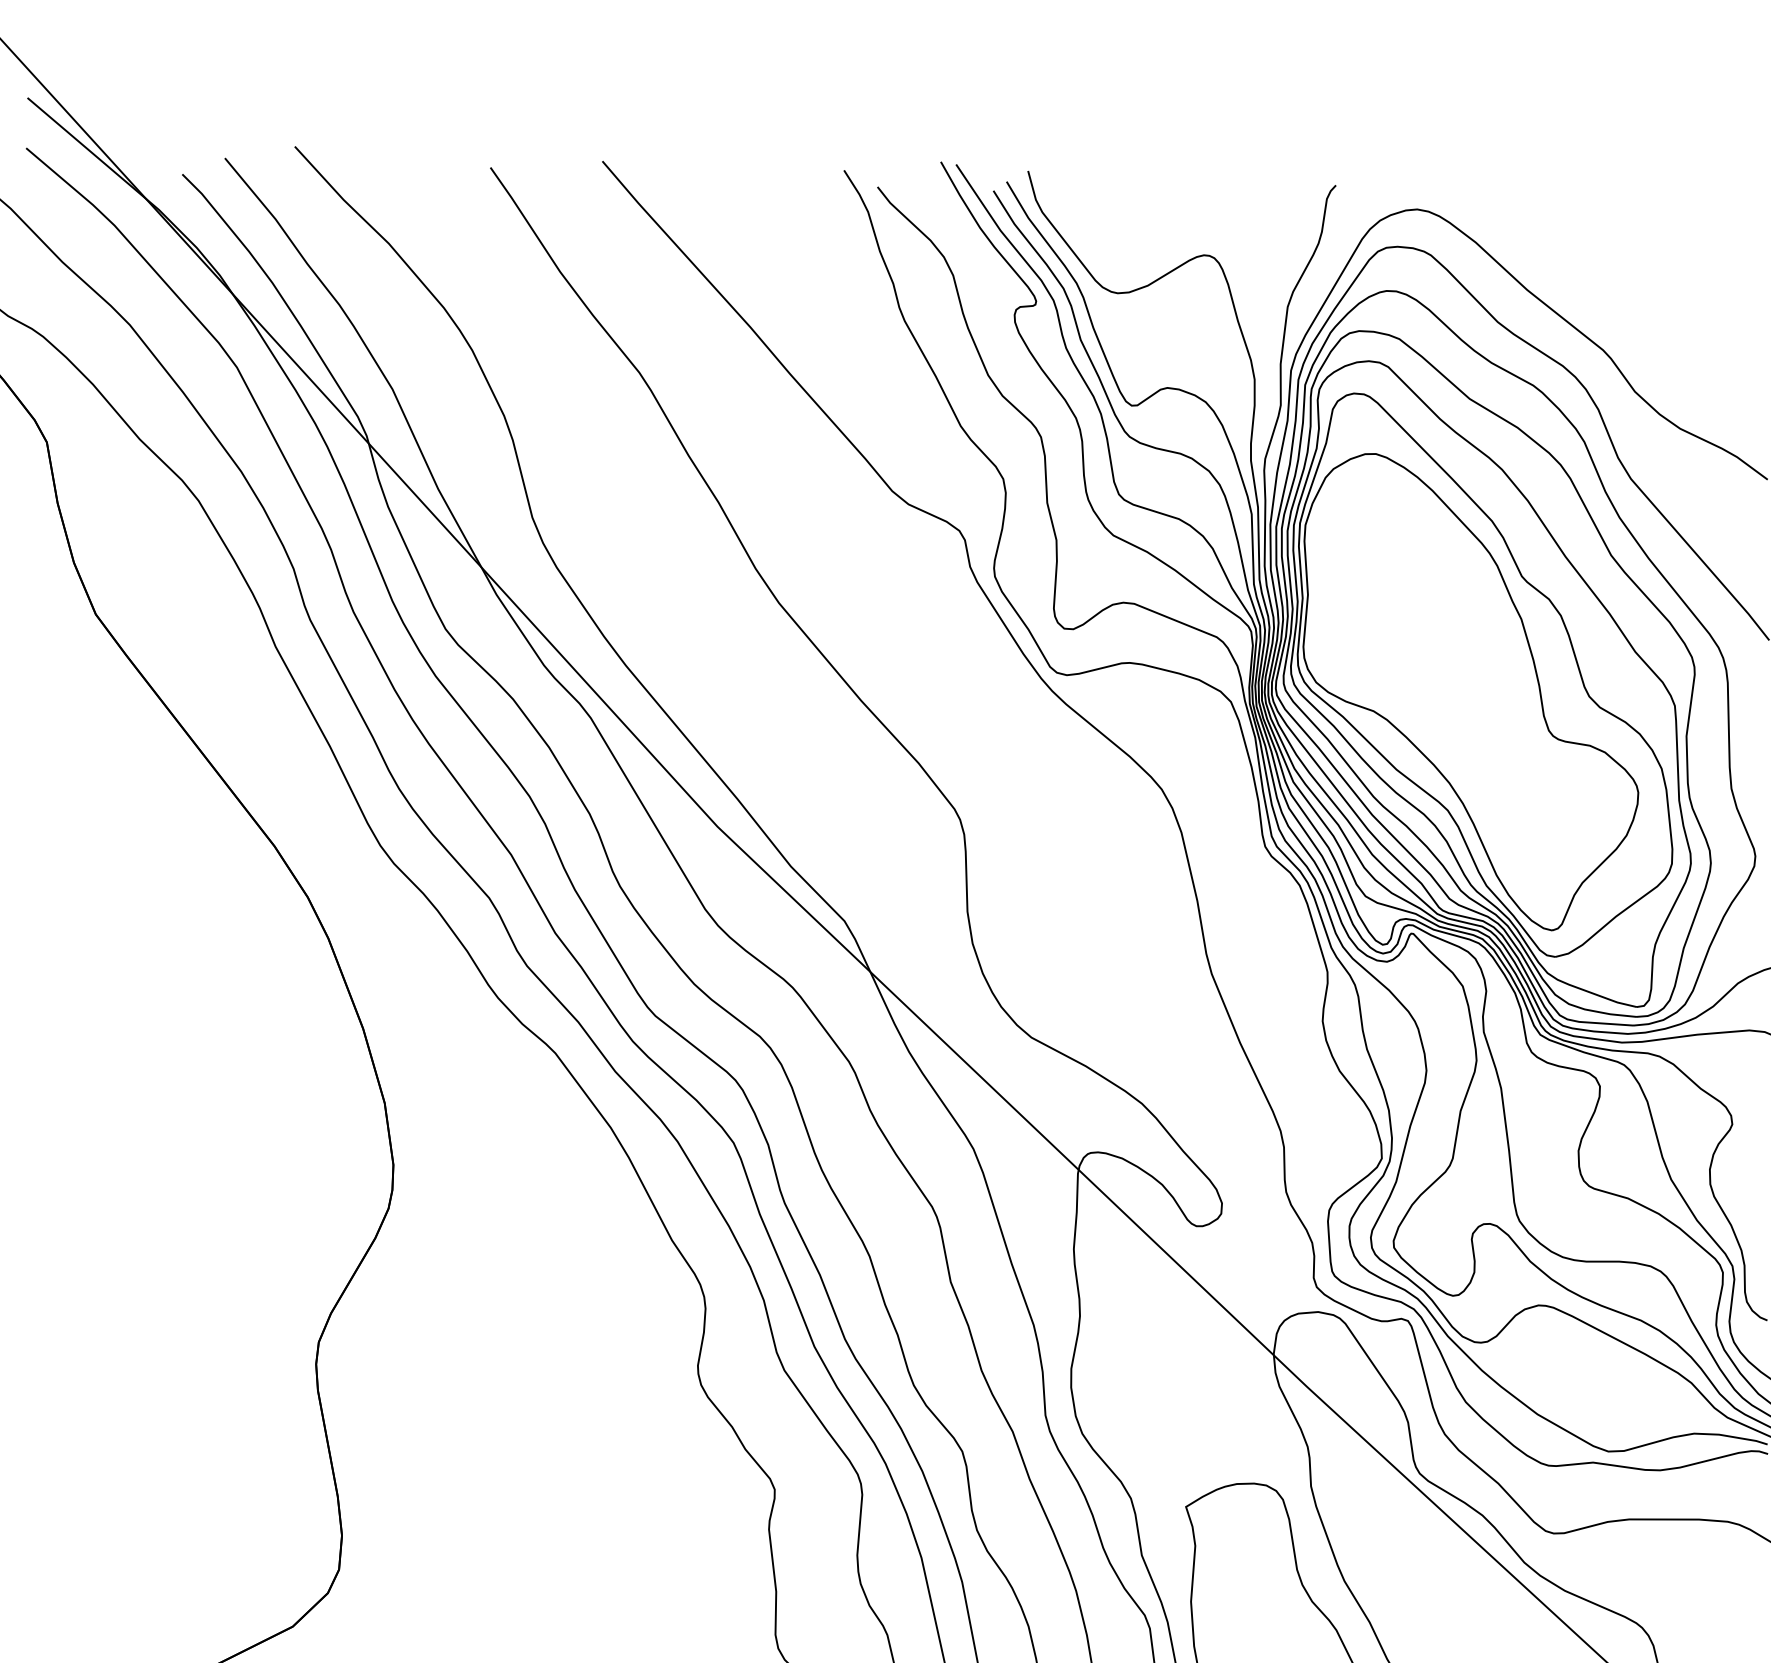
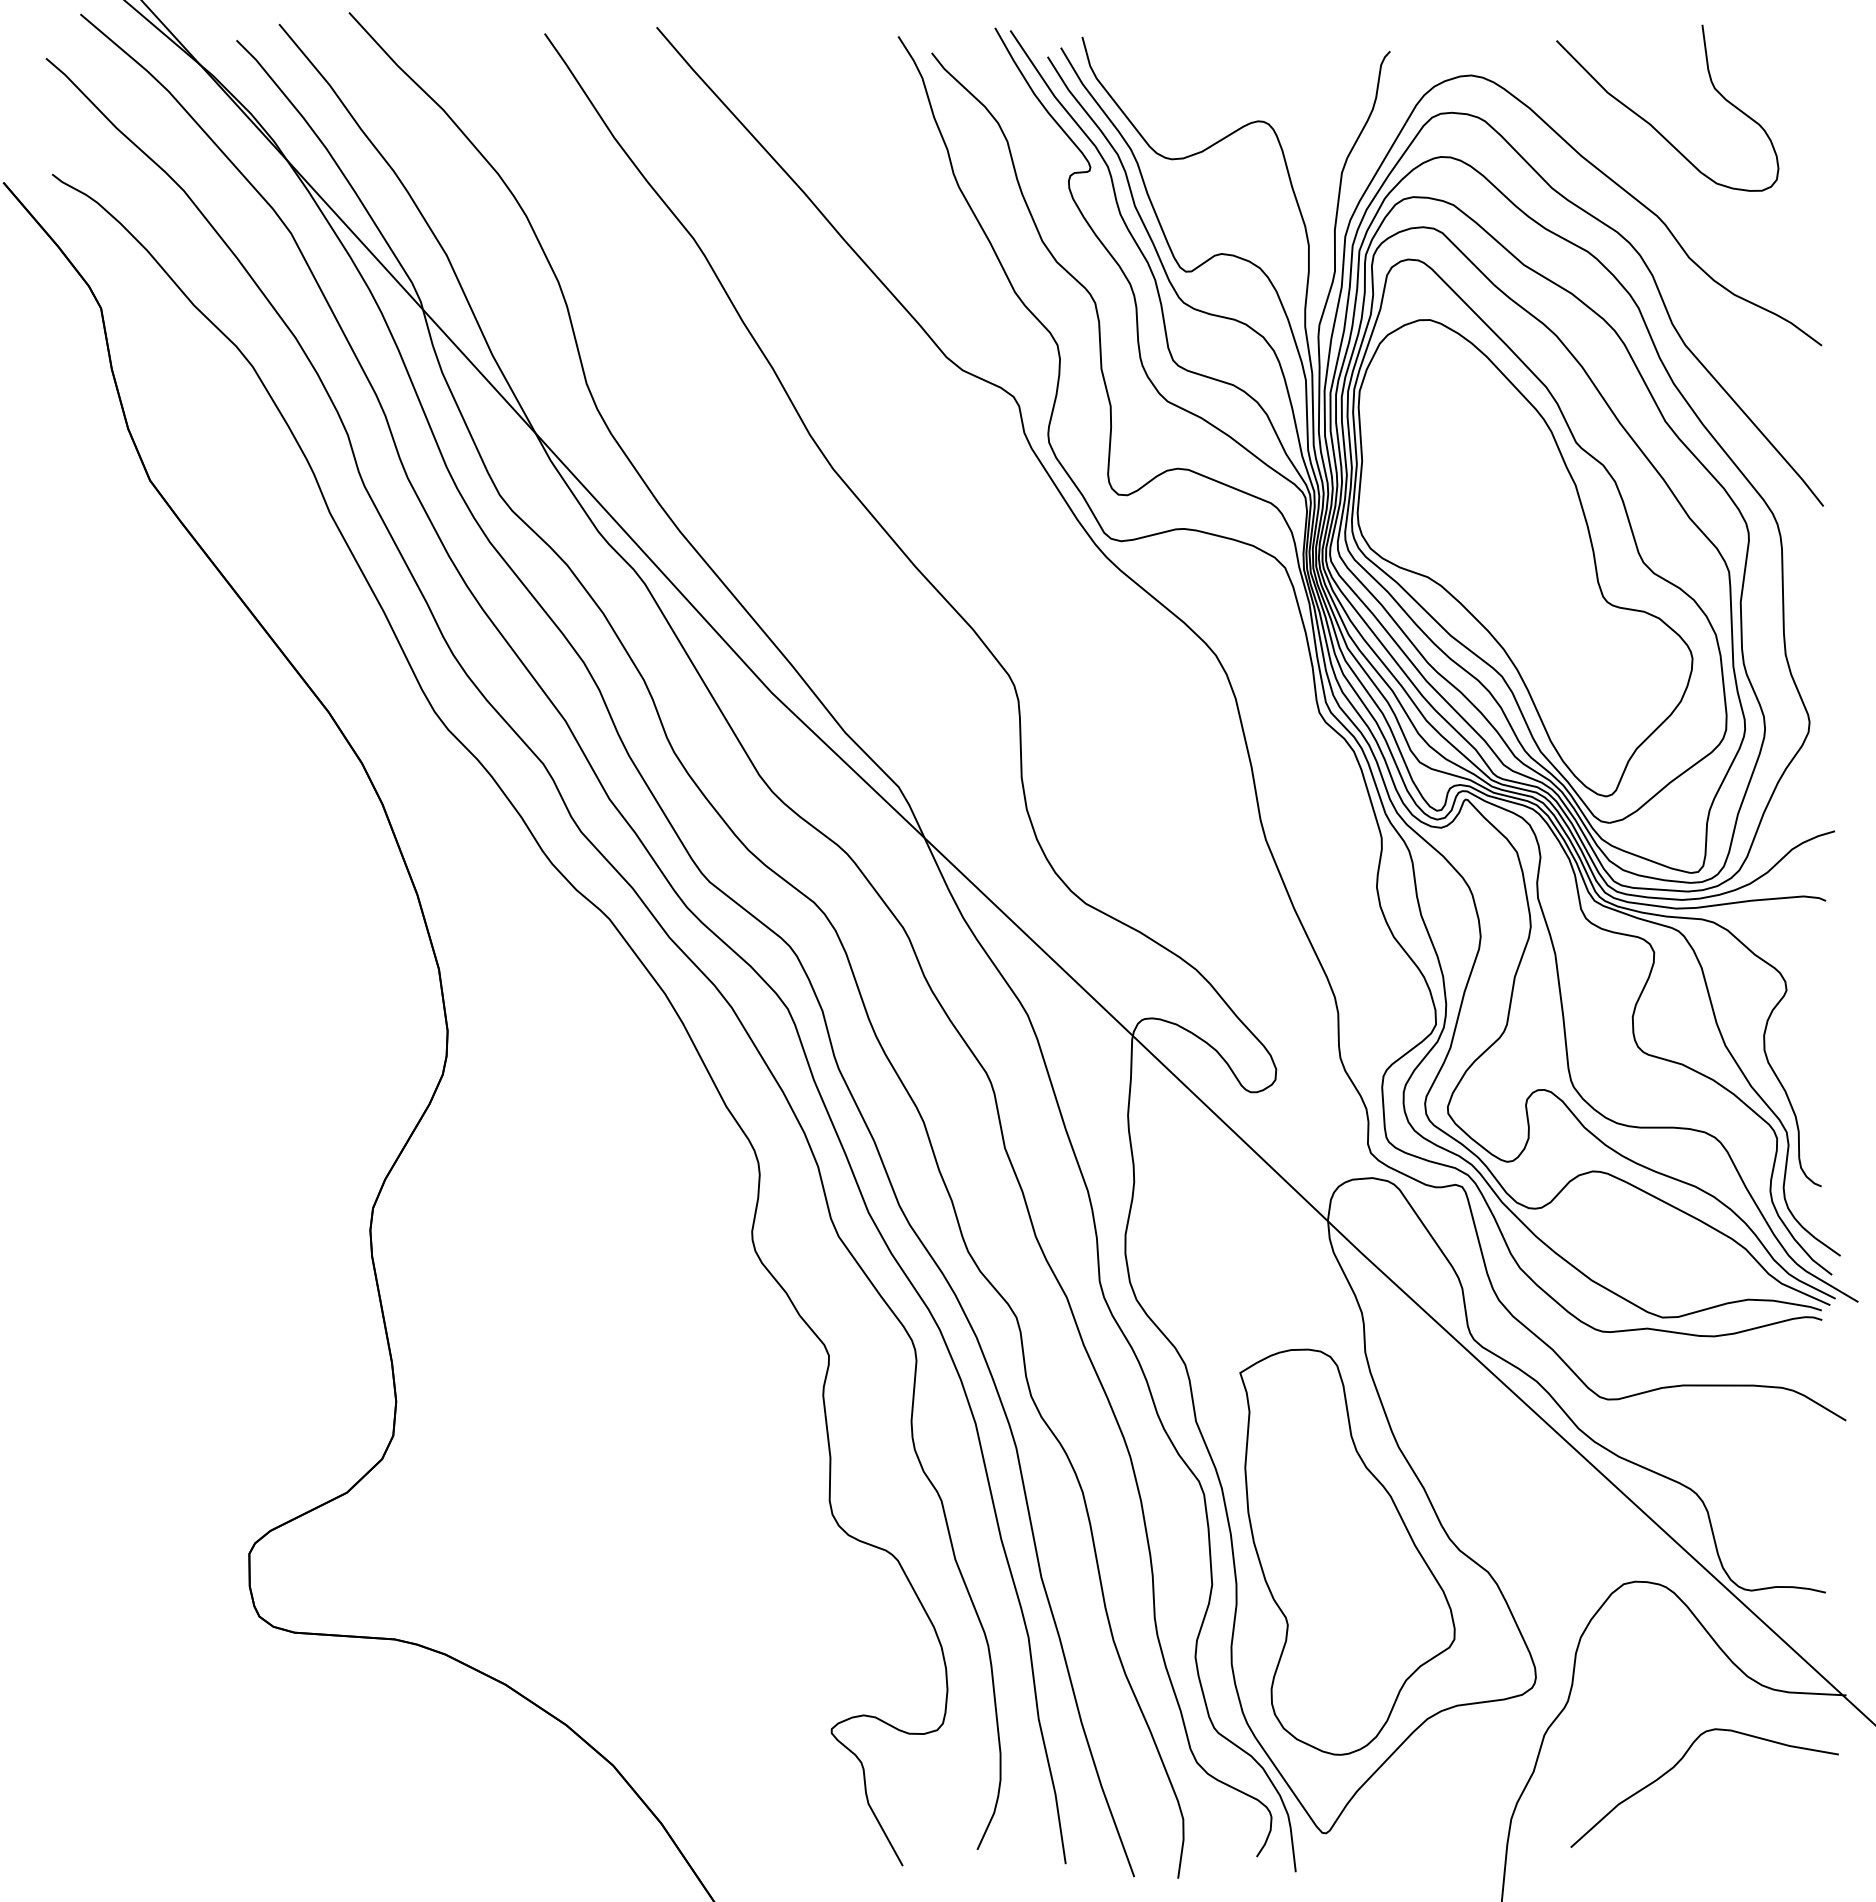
curve: (1596, 257) -> (1650, 123), added

